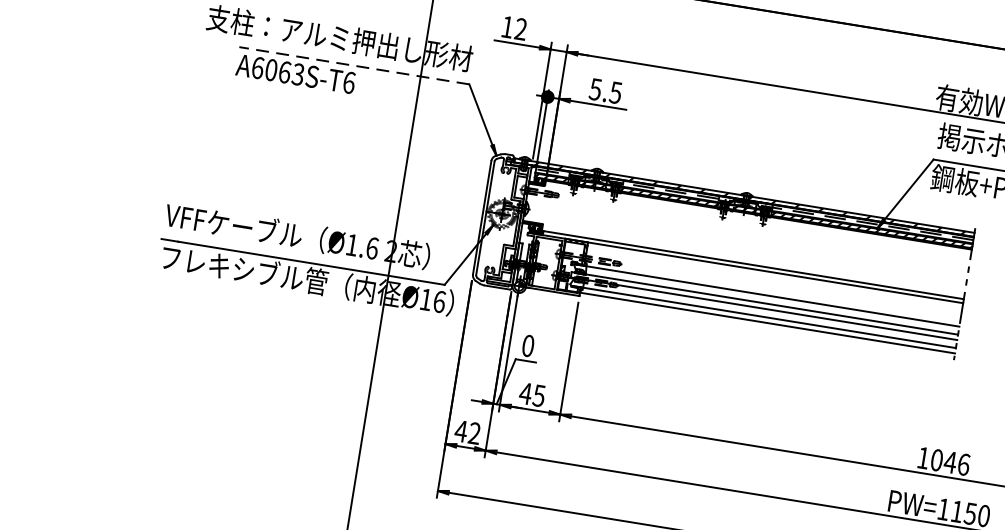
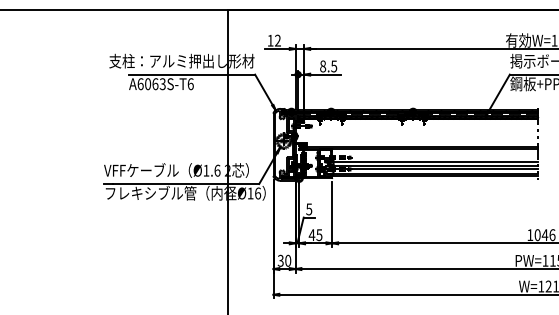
line: (353, 65) -> (191, 74), dashed -> solid
text: (596, 89) -> (323, 66), 5.5 -> 8.5
text: (528, 346) -> (309, 209), 0 -> 5
text: (468, 431) -> (284, 260), 42 -> 30

